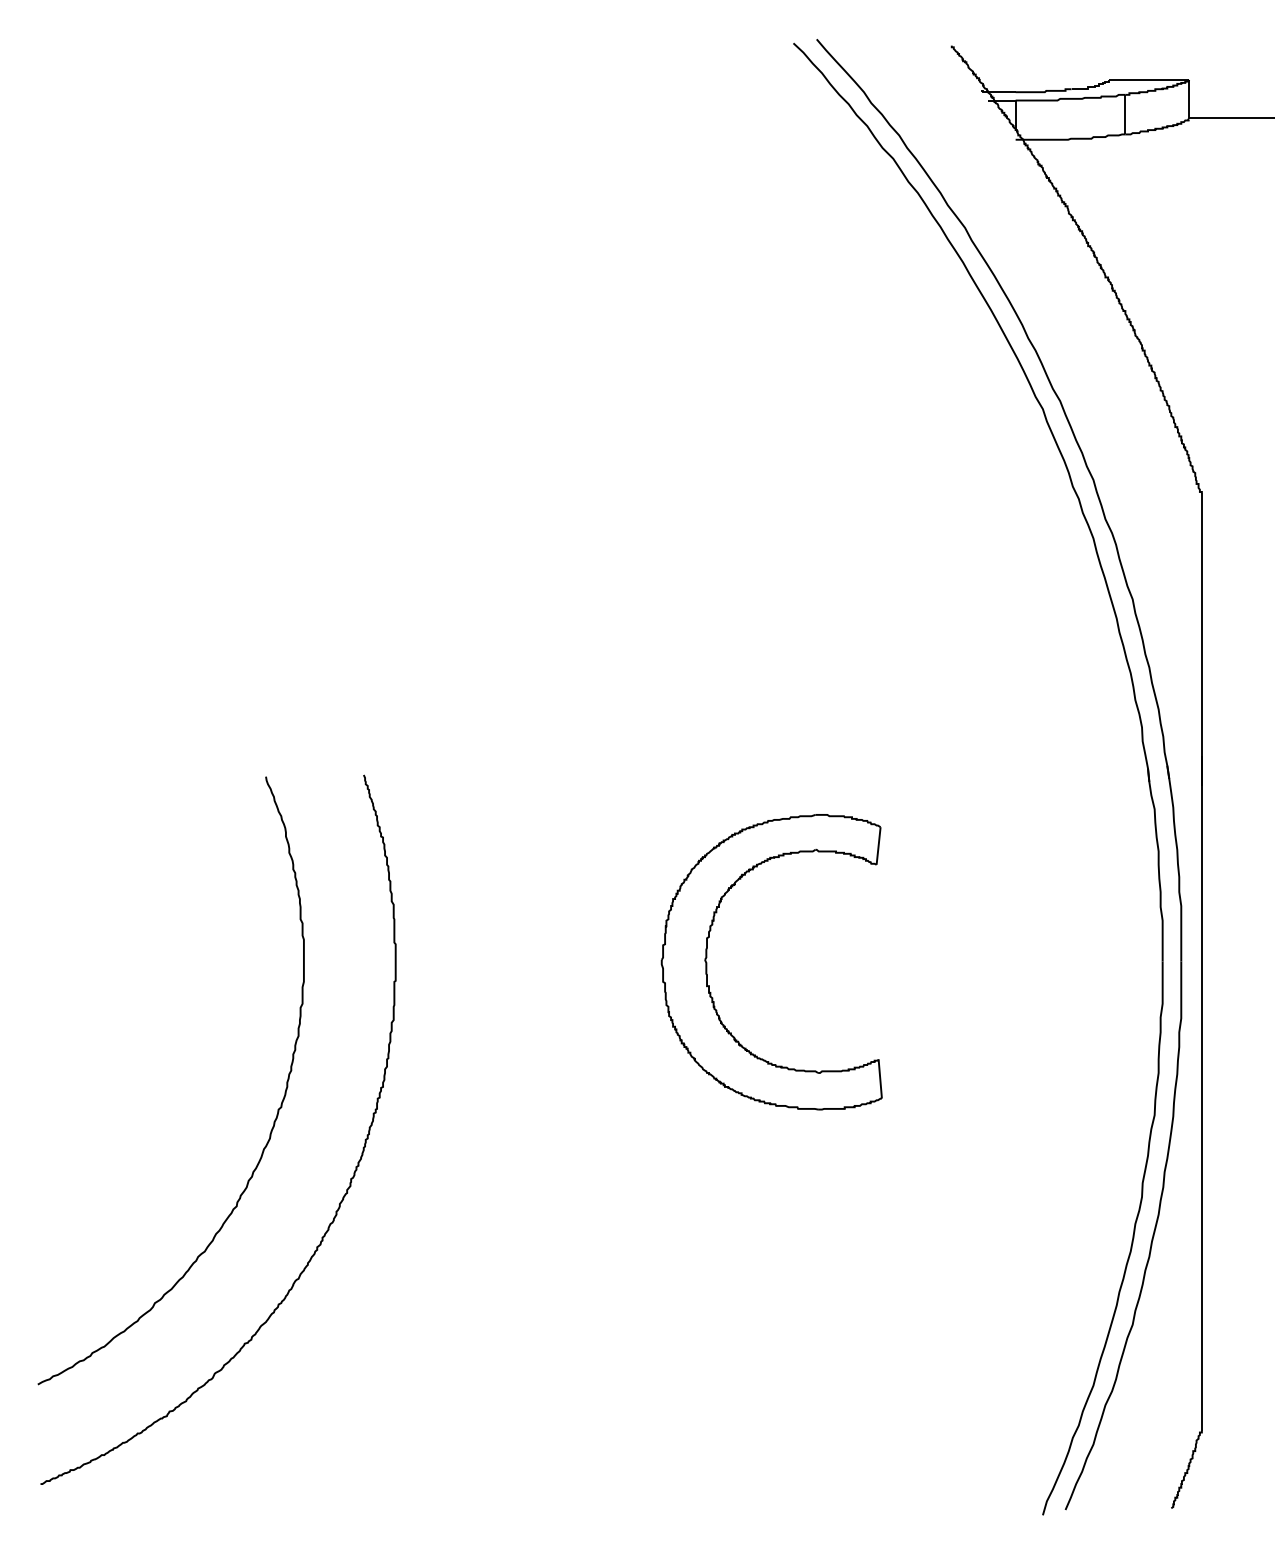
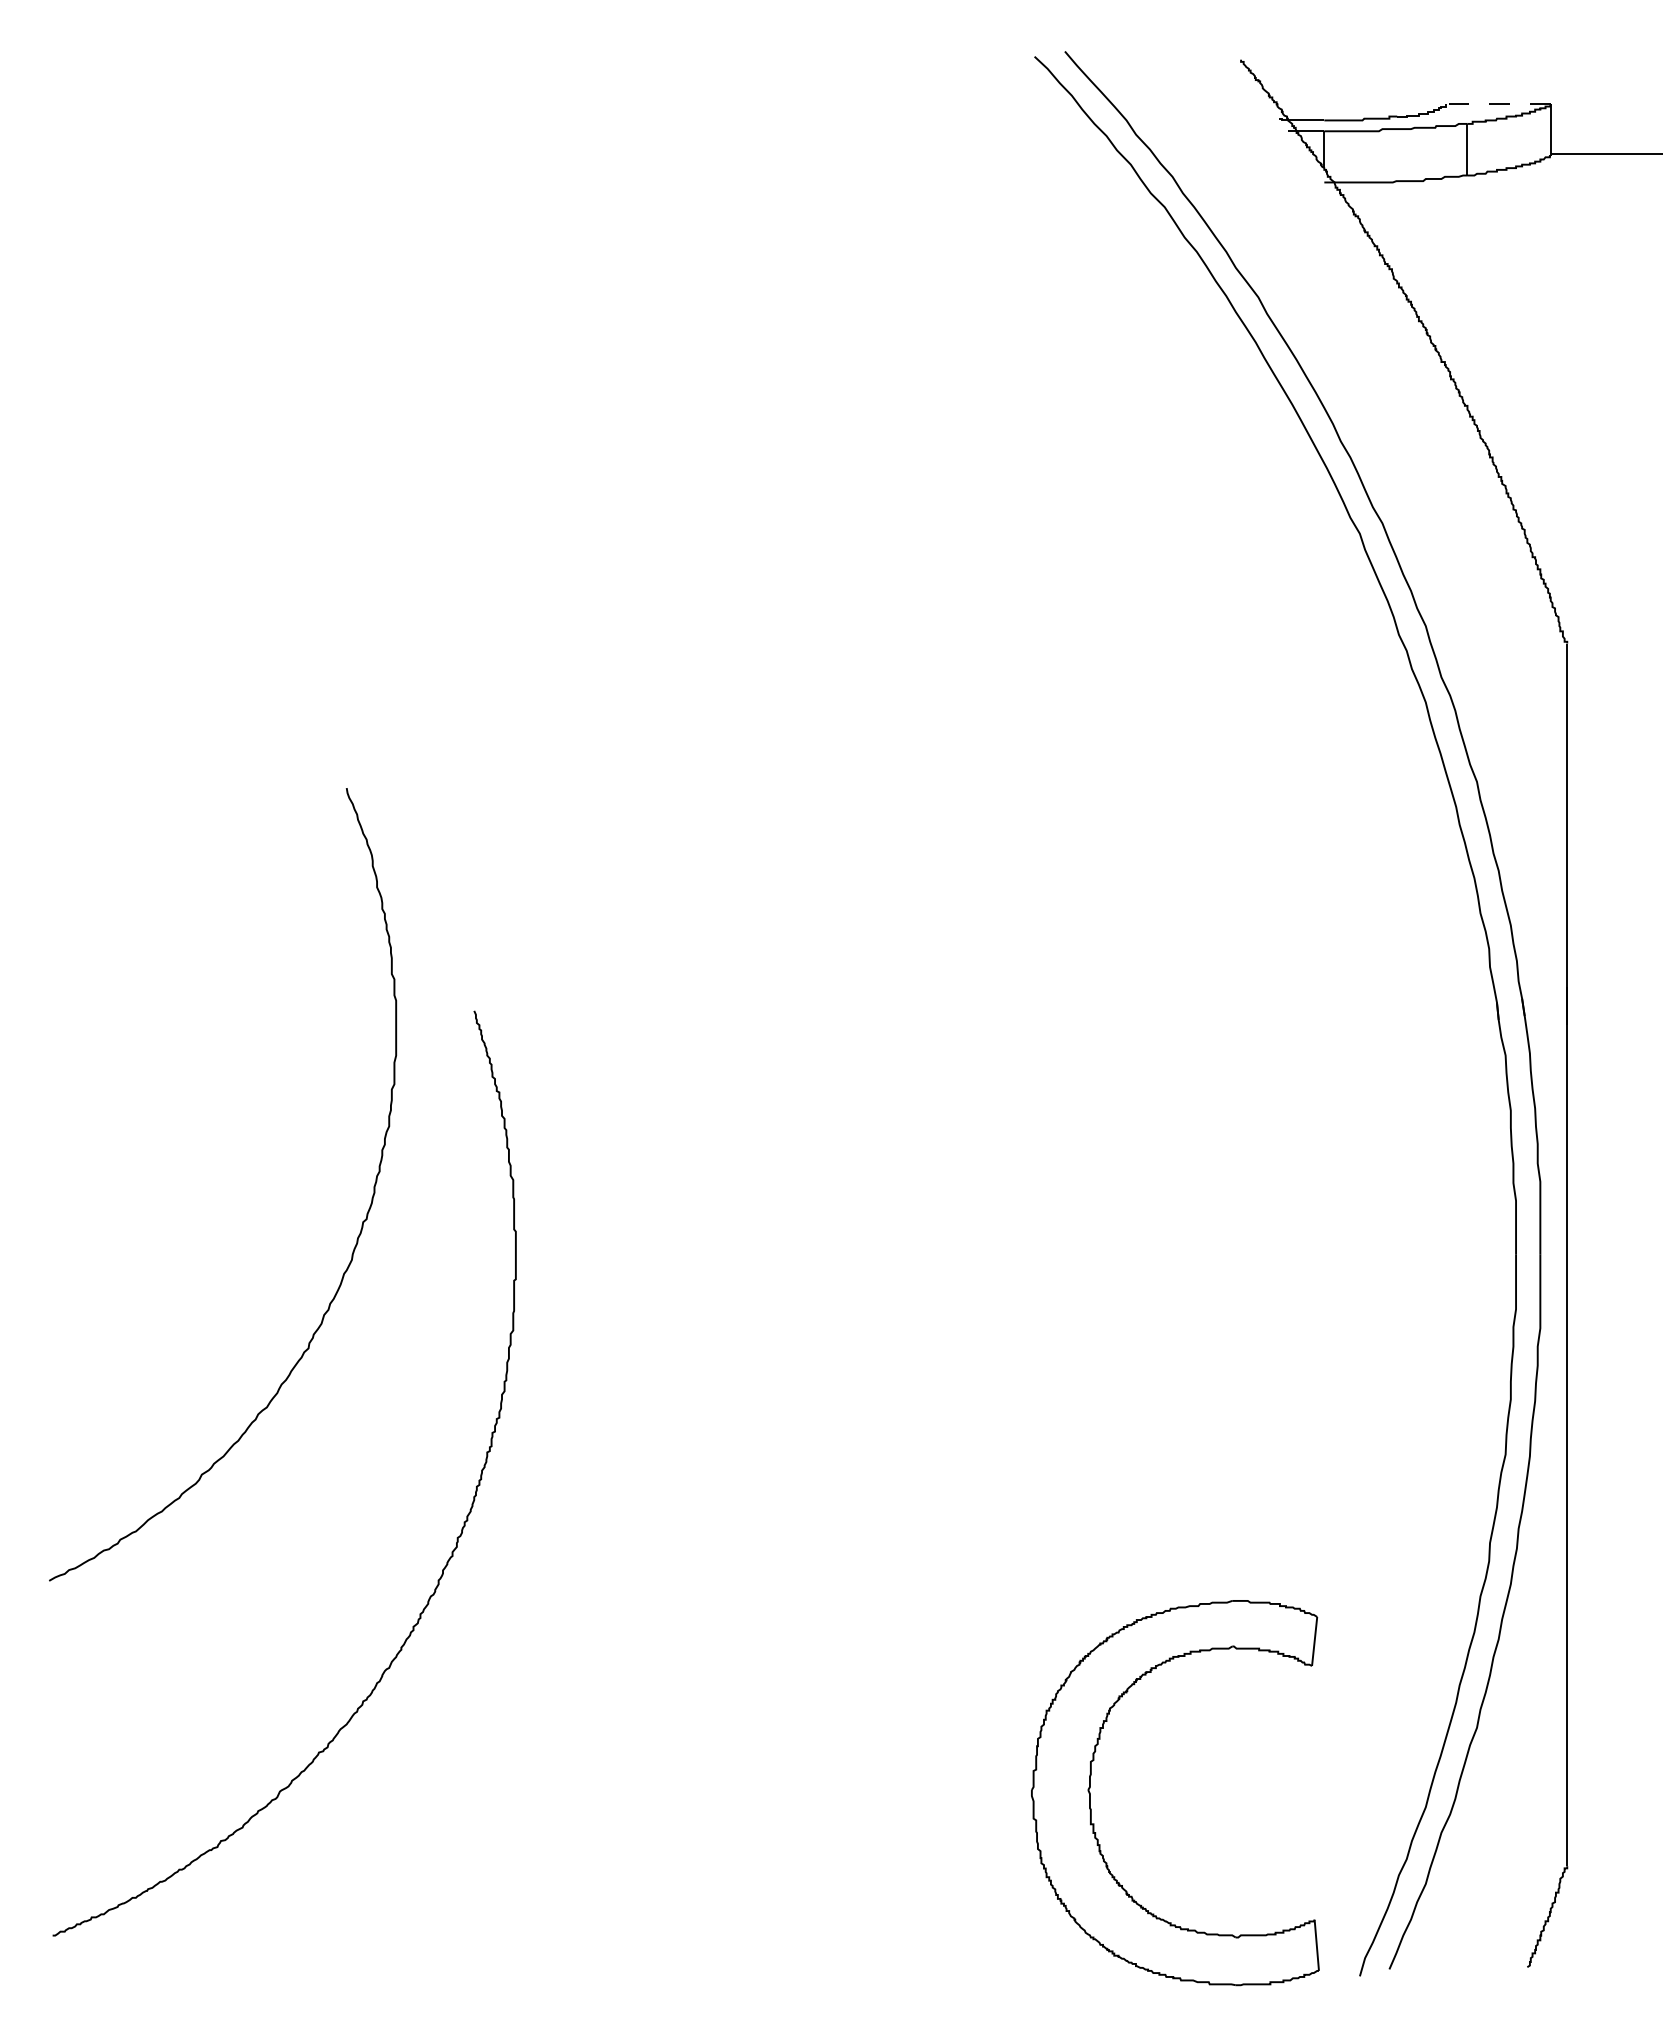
line: (1148, 79) -> (1497, 104), solid -> dashed
part: (706, 962) -> (1090, 1793), moved
curve: (277, 1111) -> (361, 1224), moved

